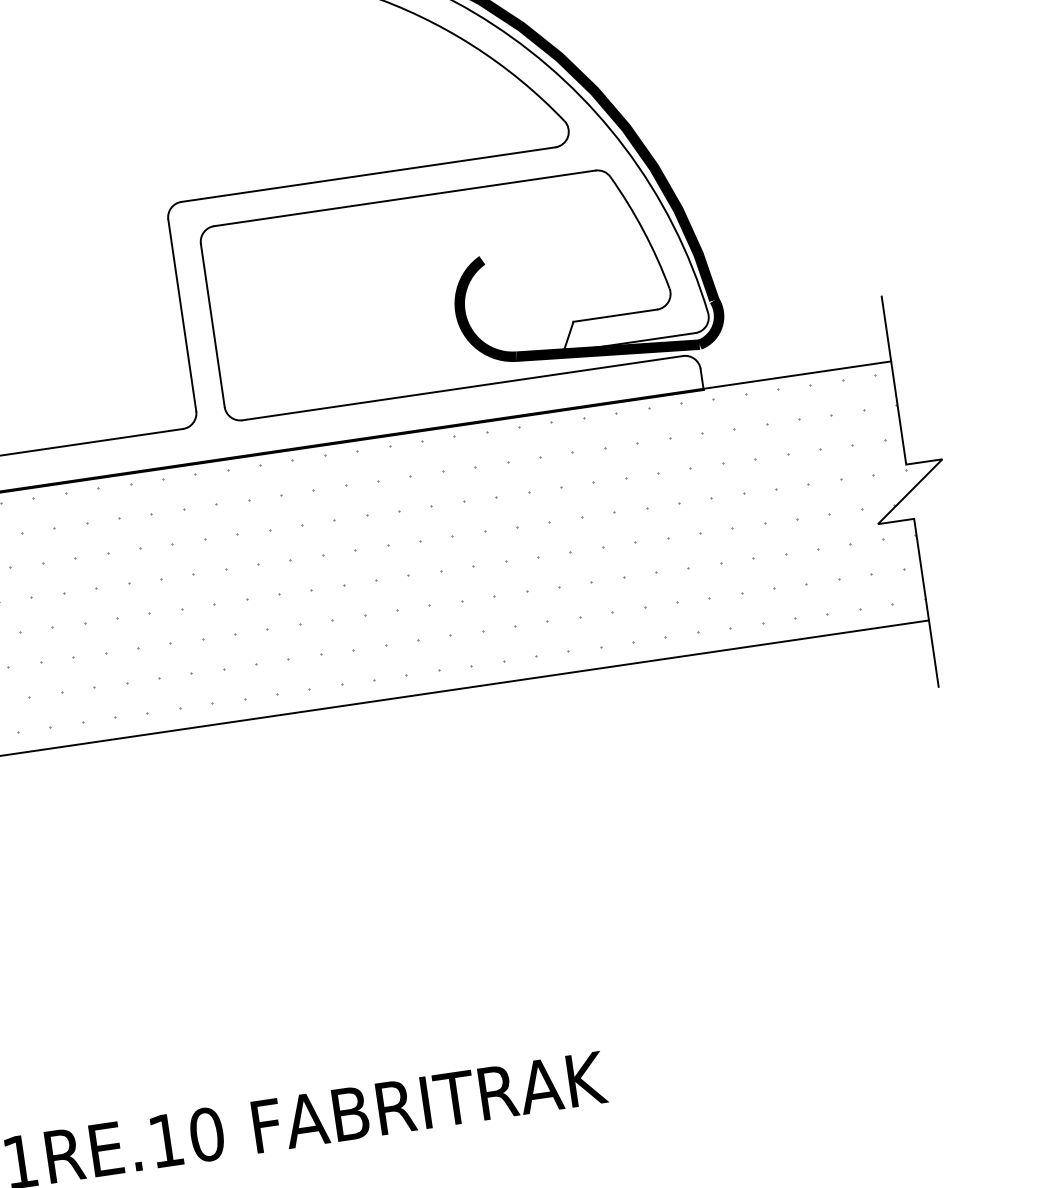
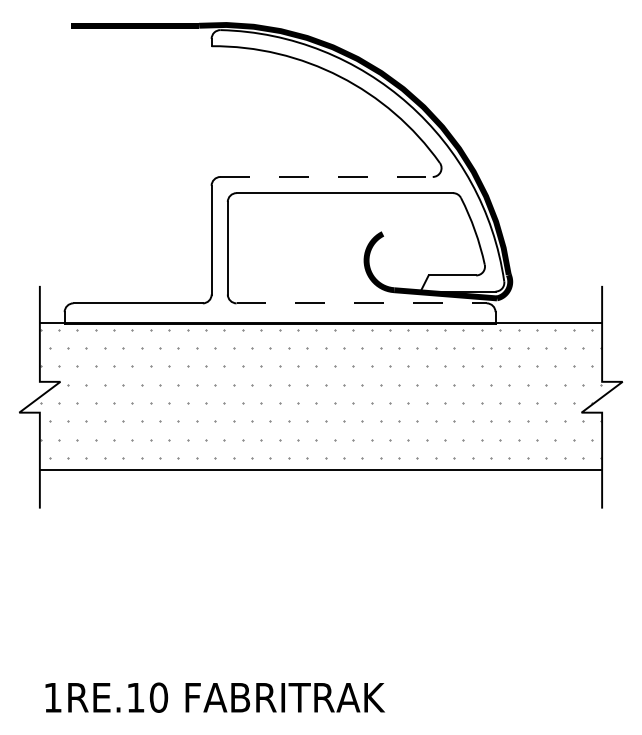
line: (369, 173) -> (327, 176), solid -> dashed
line: (464, 388) -> (362, 303), solid -> dashed

